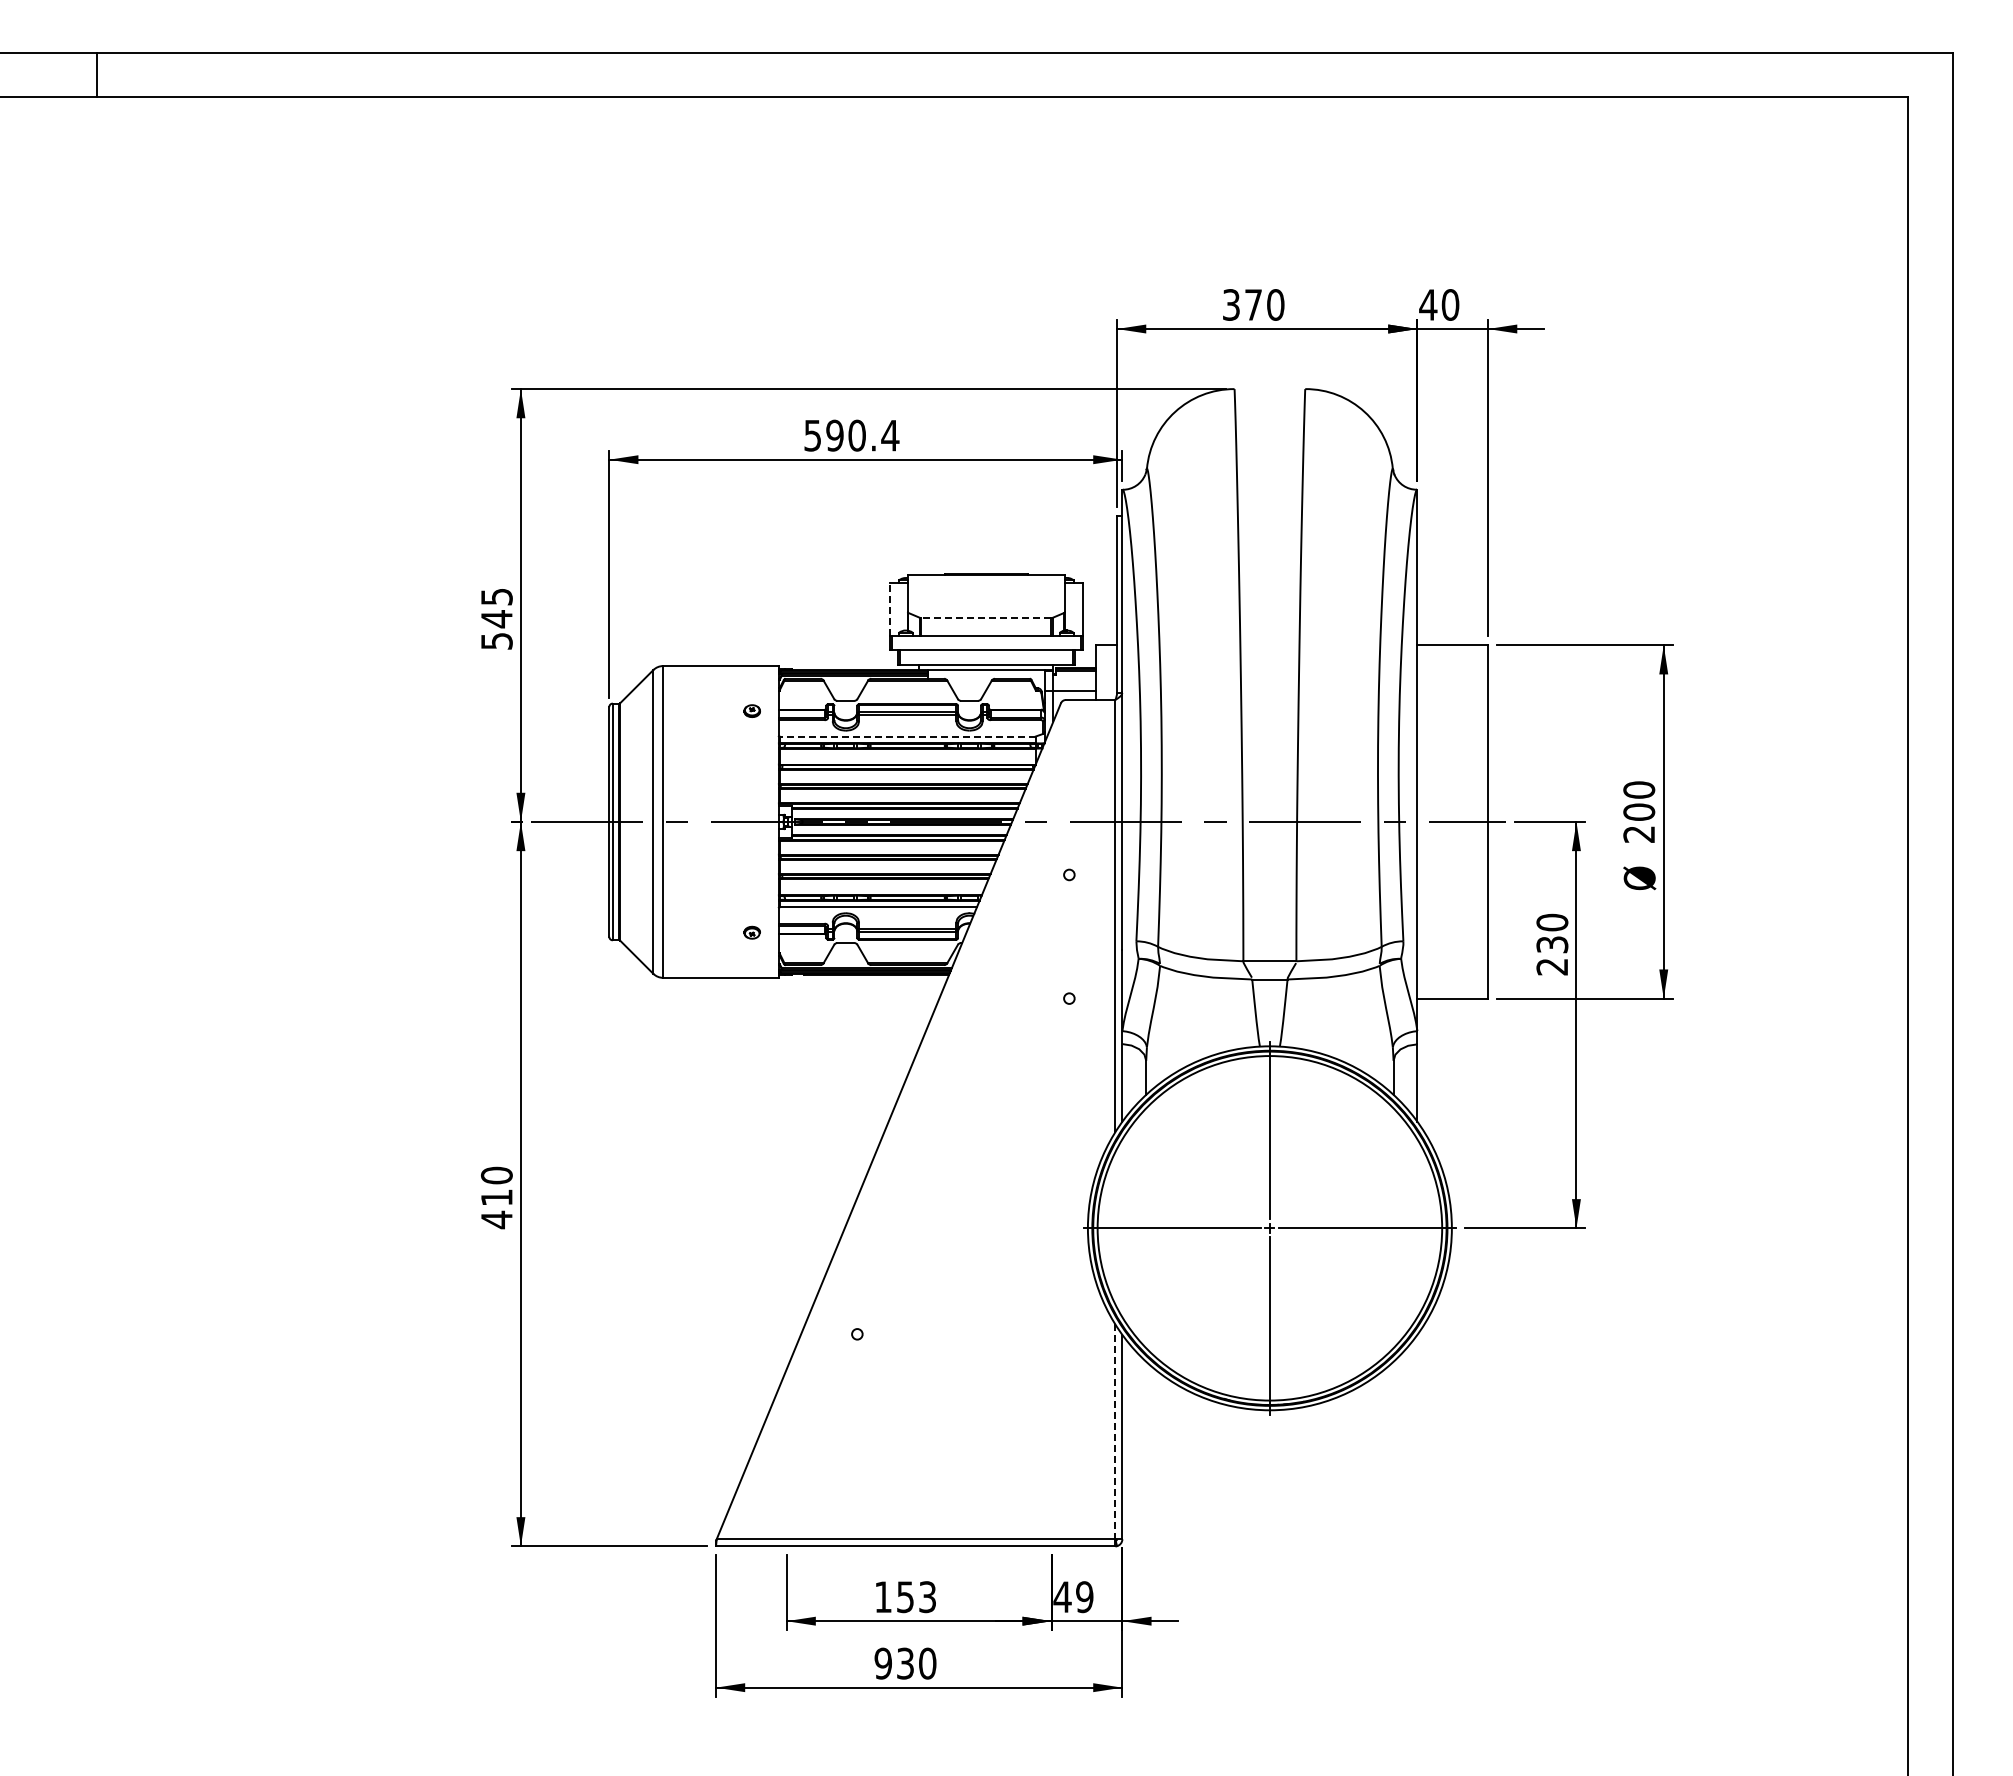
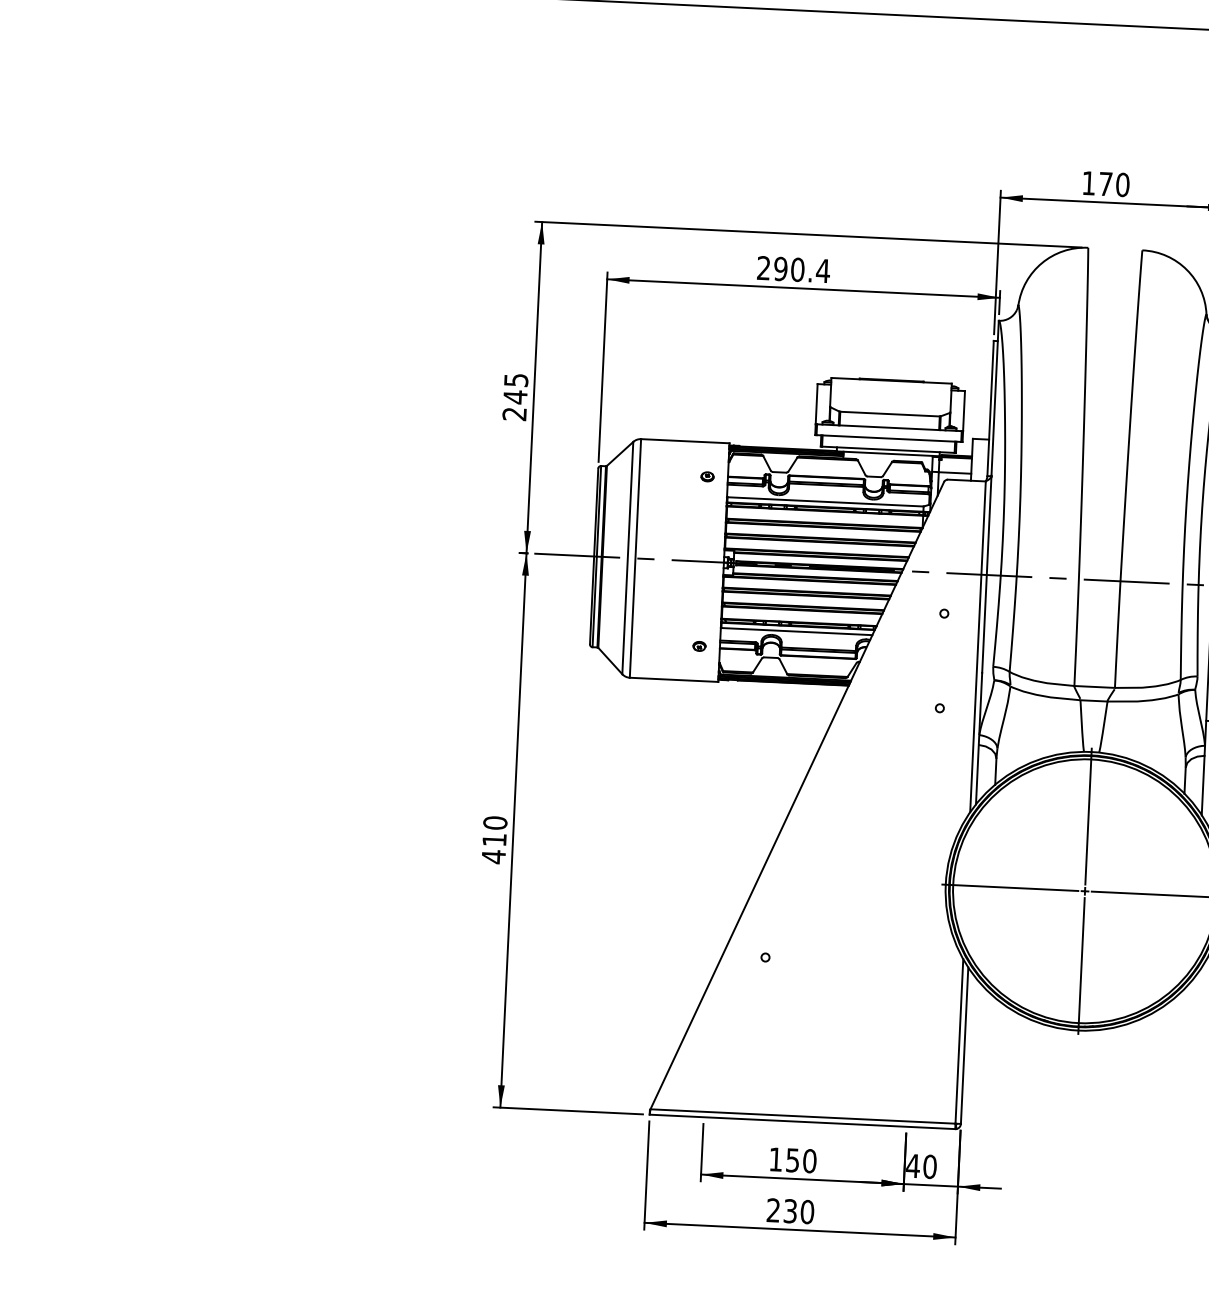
text: (1231, 304) -> (1088, 182), 370 -> 170
text: (812, 435) -> (763, 268), 590.4 -> 290.4
line: (890, 609) -> (817, 404), dashed -> solid
line: (986, 618) -> (890, 414), dashed -> solid
text: (496, 641) -> (514, 414), 545 -> 245
line: (907, 736) -> (825, 501), dashed -> solid
line: (1115, 1432) -> (959, 1041), dashed -> solid
text: (927, 1597) -> (809, 1161), 153 -> 150
text: (1084, 1597) -> (929, 1167), 49 -> 40
text: (882, 1663) -> (772, 1210), 930 -> 230

